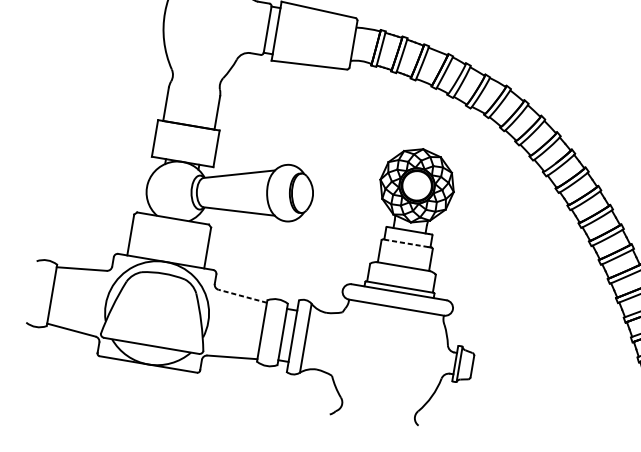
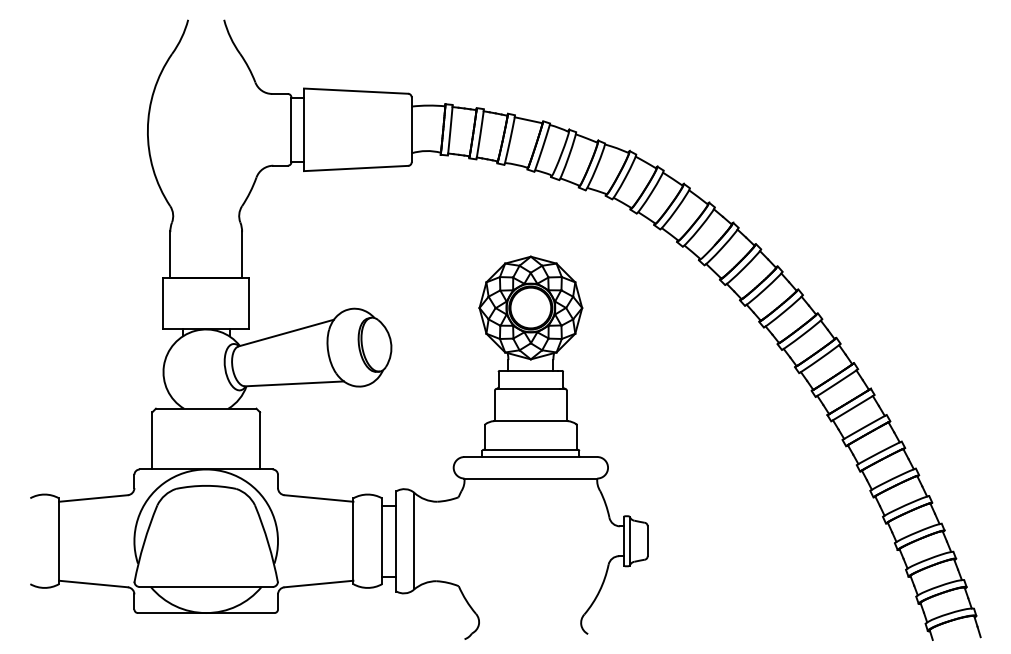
line: (405, 243) -> (528, 388), dashed -> solid
line: (242, 296) -> (318, 498), dashed -> solid

